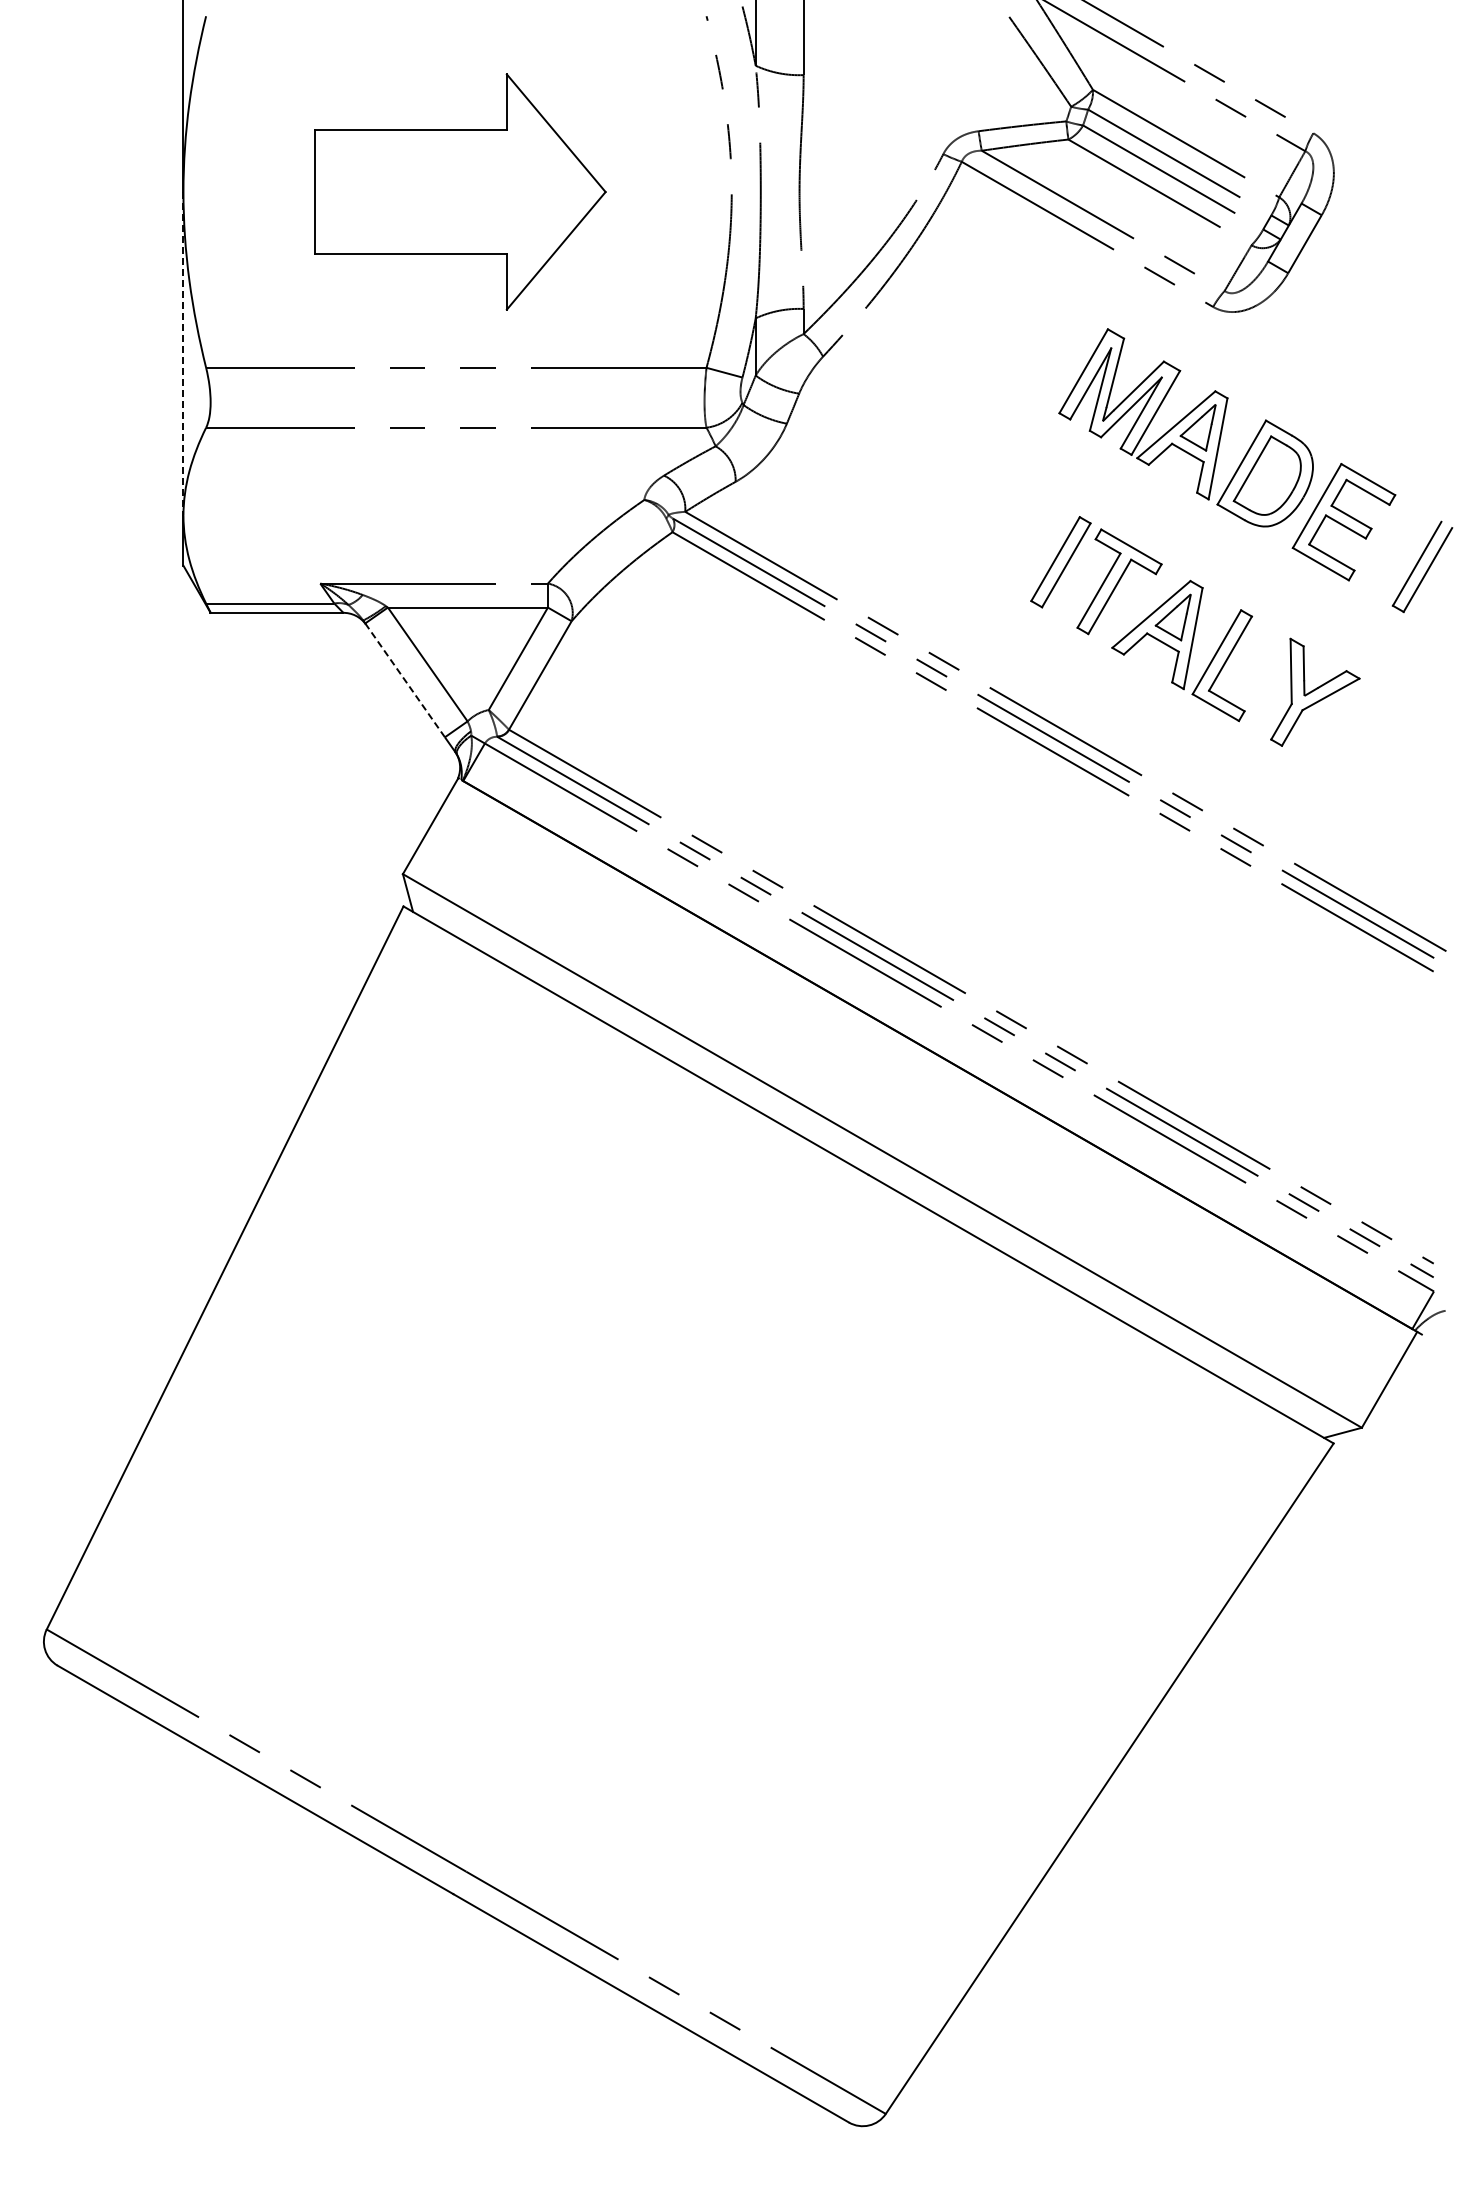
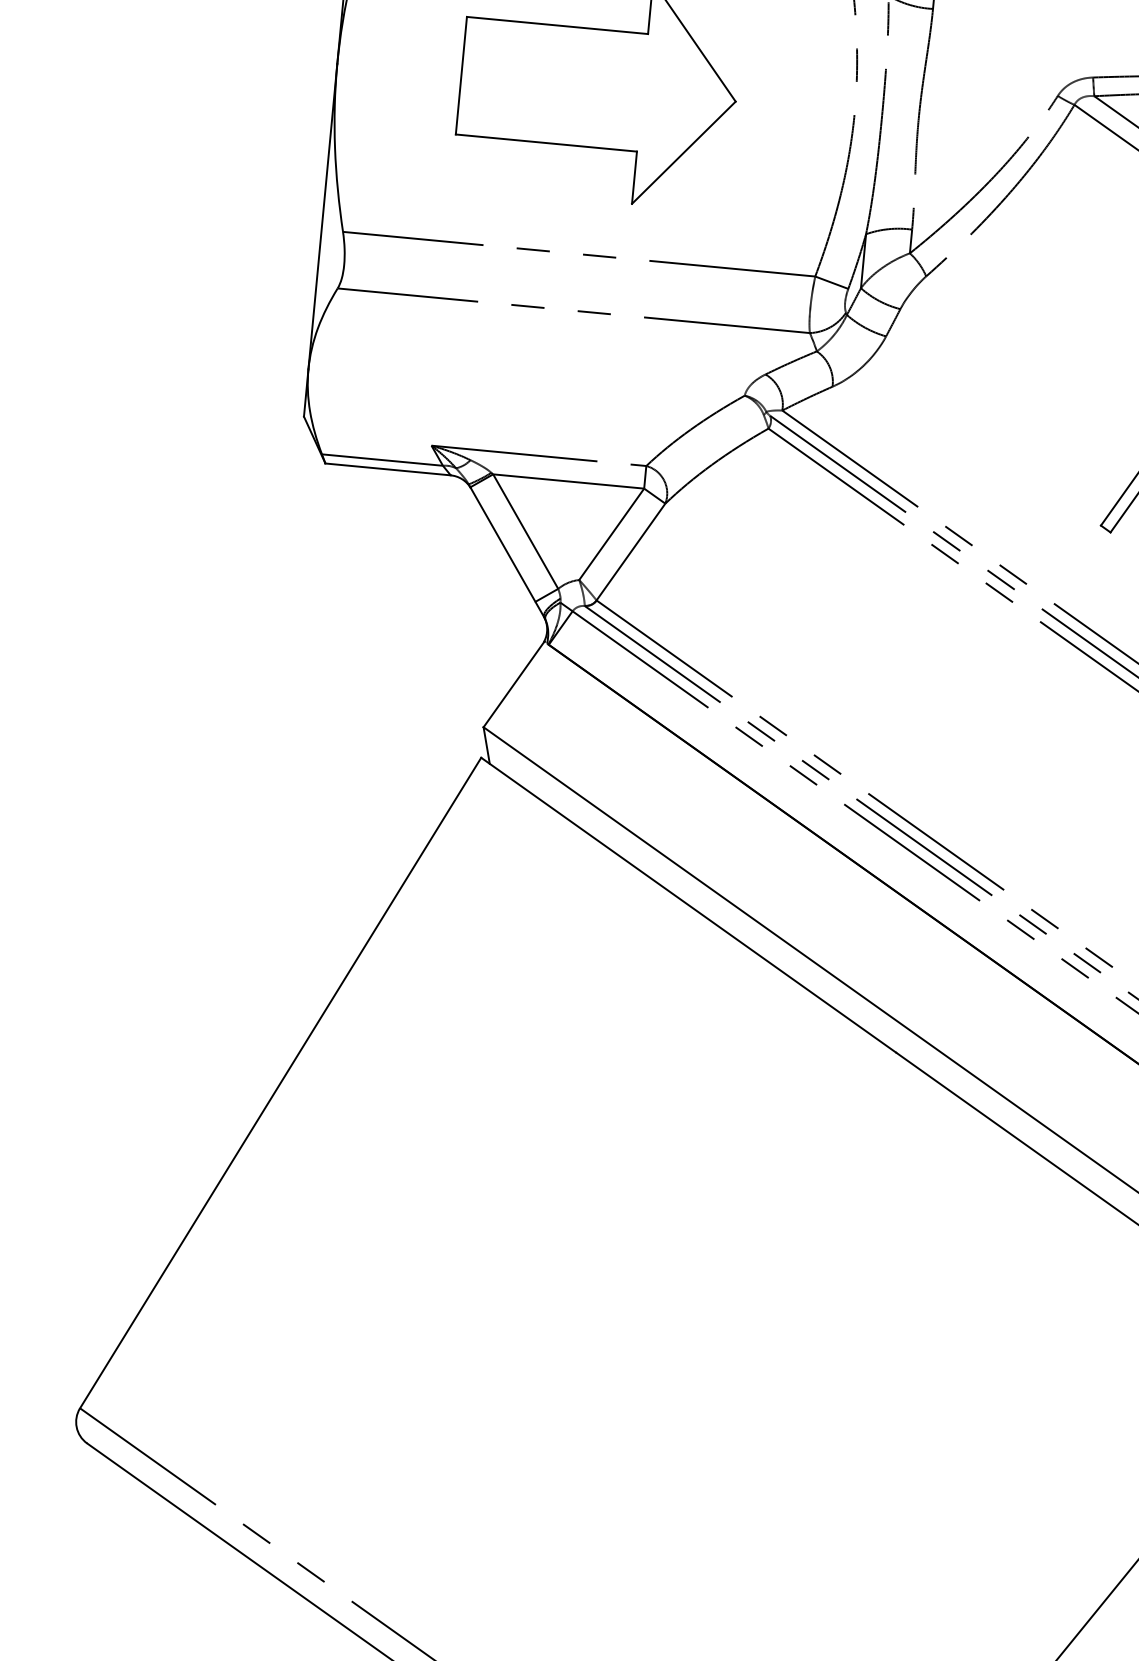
line: (183, 353) -> (322, 216), dashed -> solid
line: (404, 679) -> (502, 543), dashed -> solid

